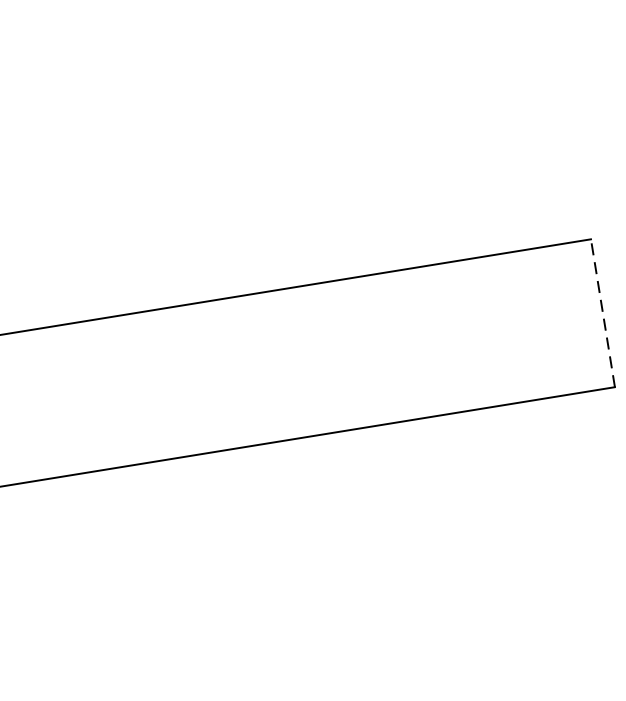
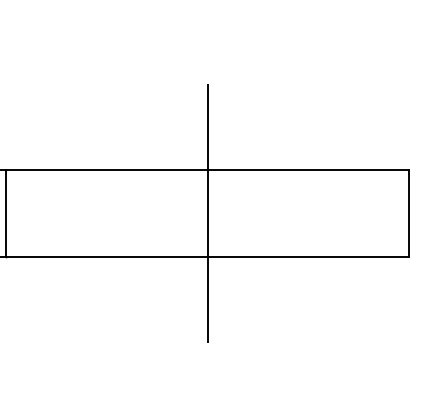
line: (603, 313) -> (409, 213), dashed -> solid
line: (257, 369) -> (207, 213), added

